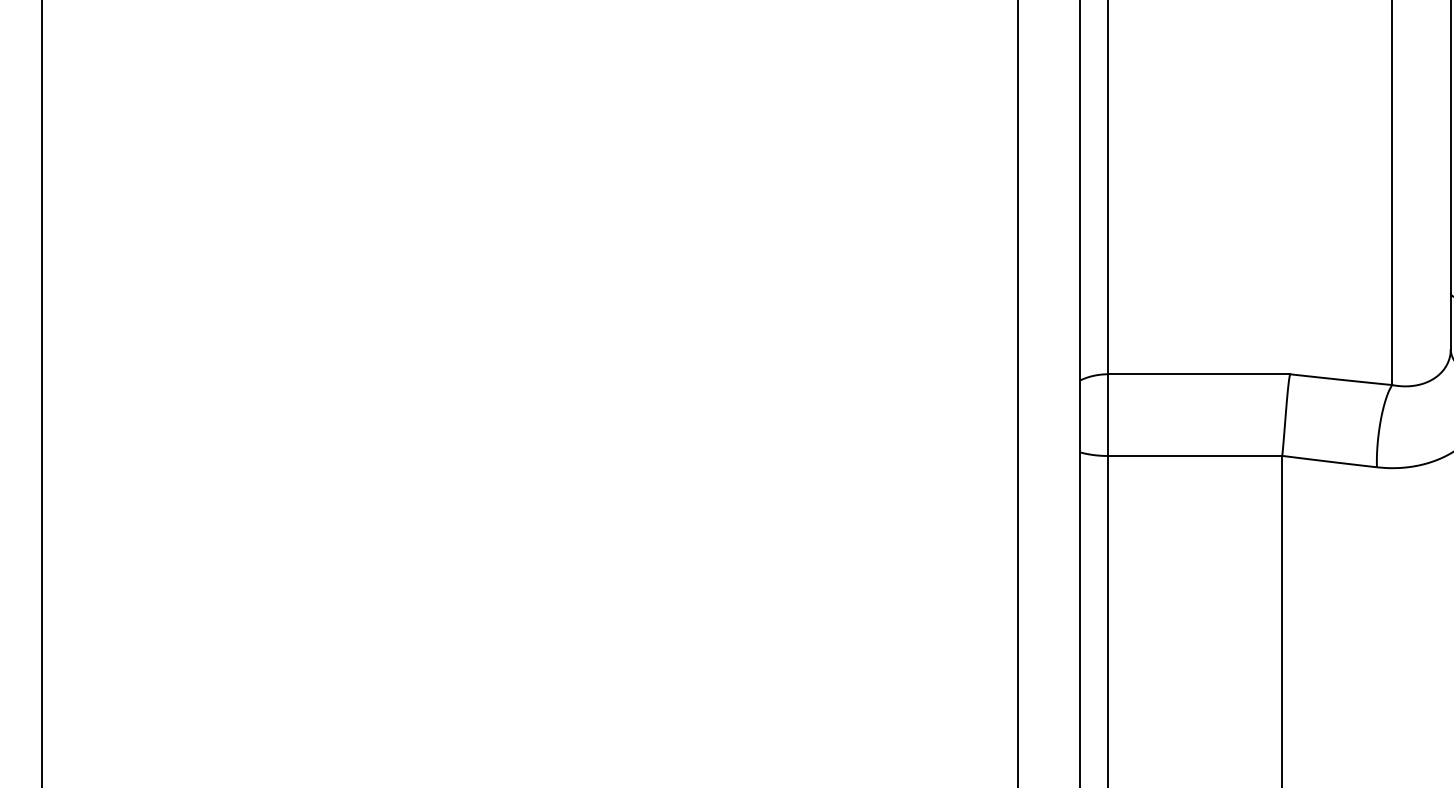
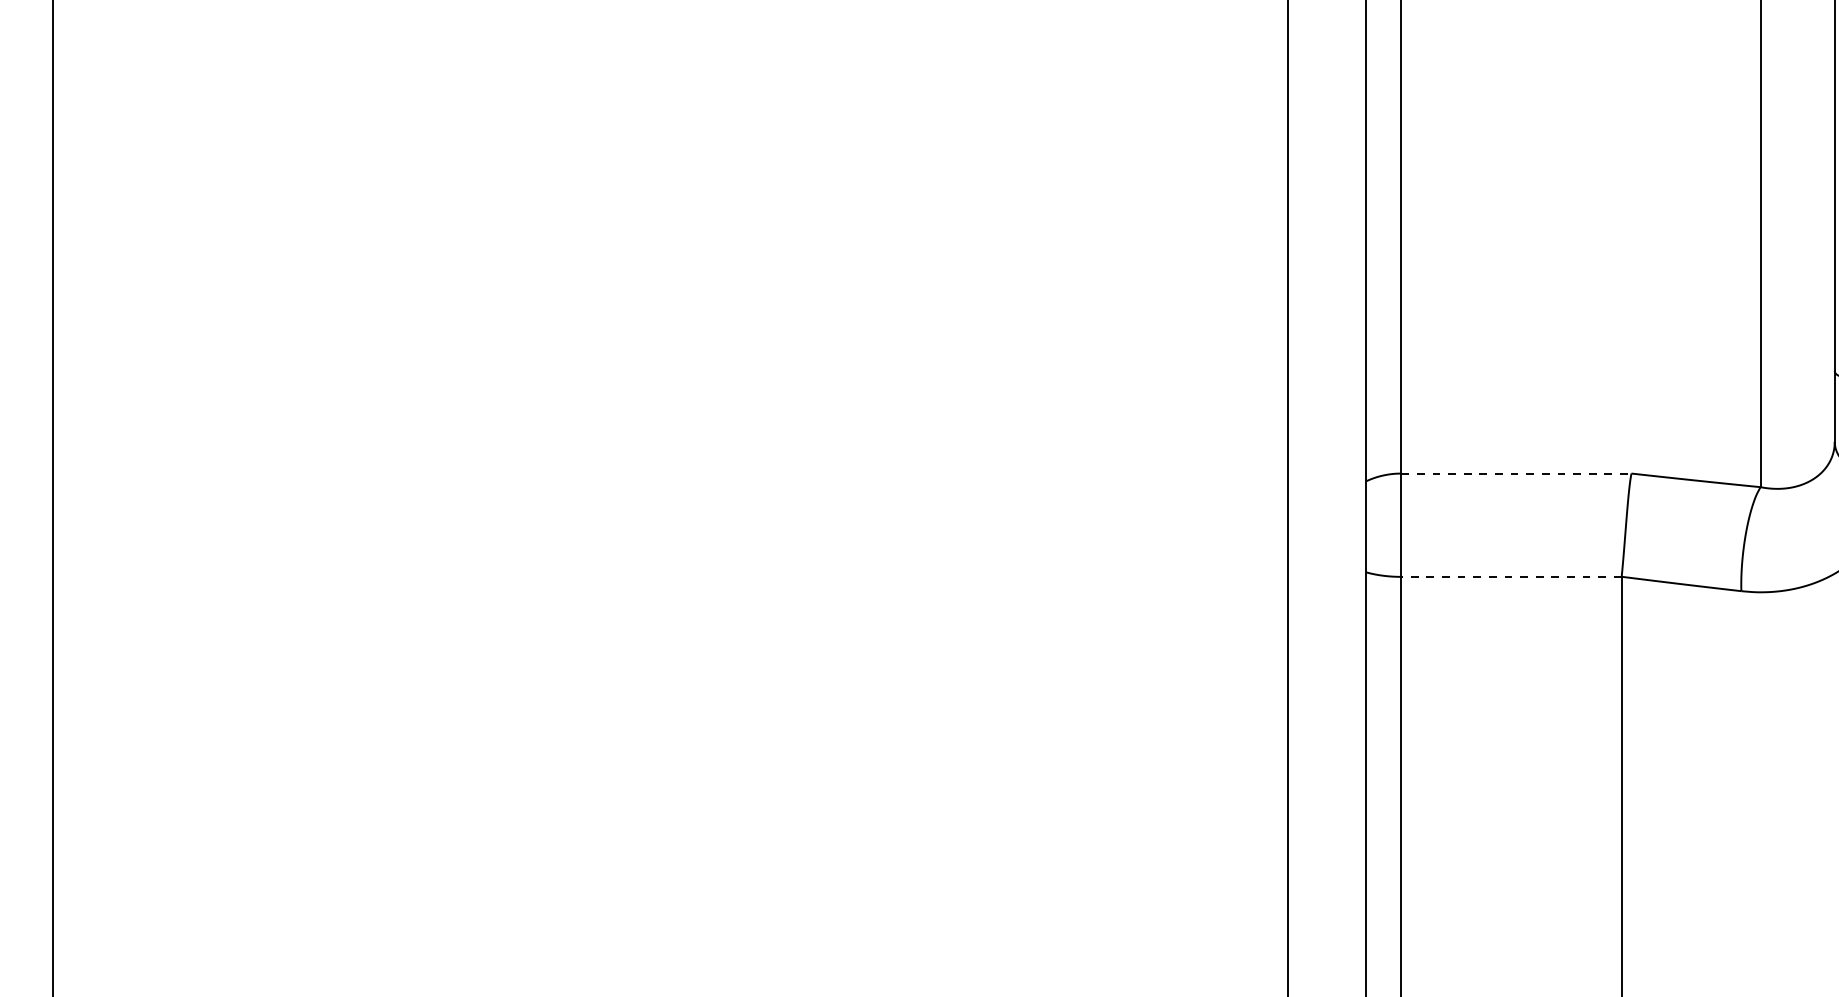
line: (1199, 374) -> (1516, 473), solid -> dashed
line: (1194, 455) -> (1510, 576), solid -> dashed

